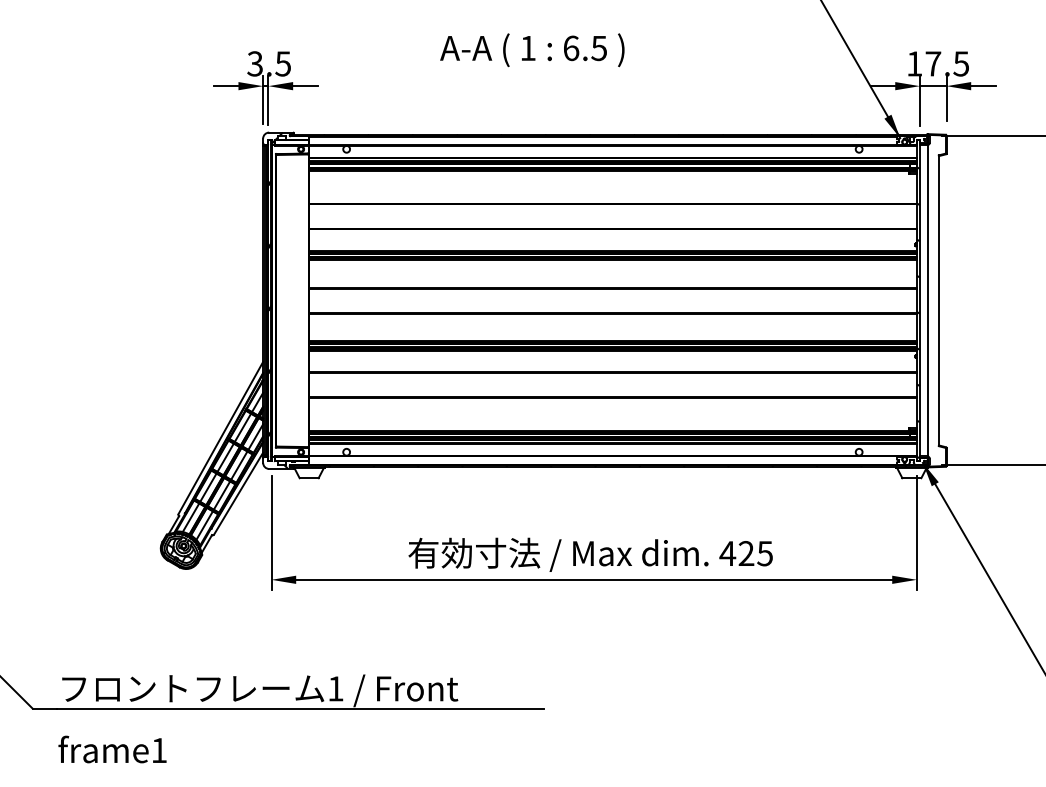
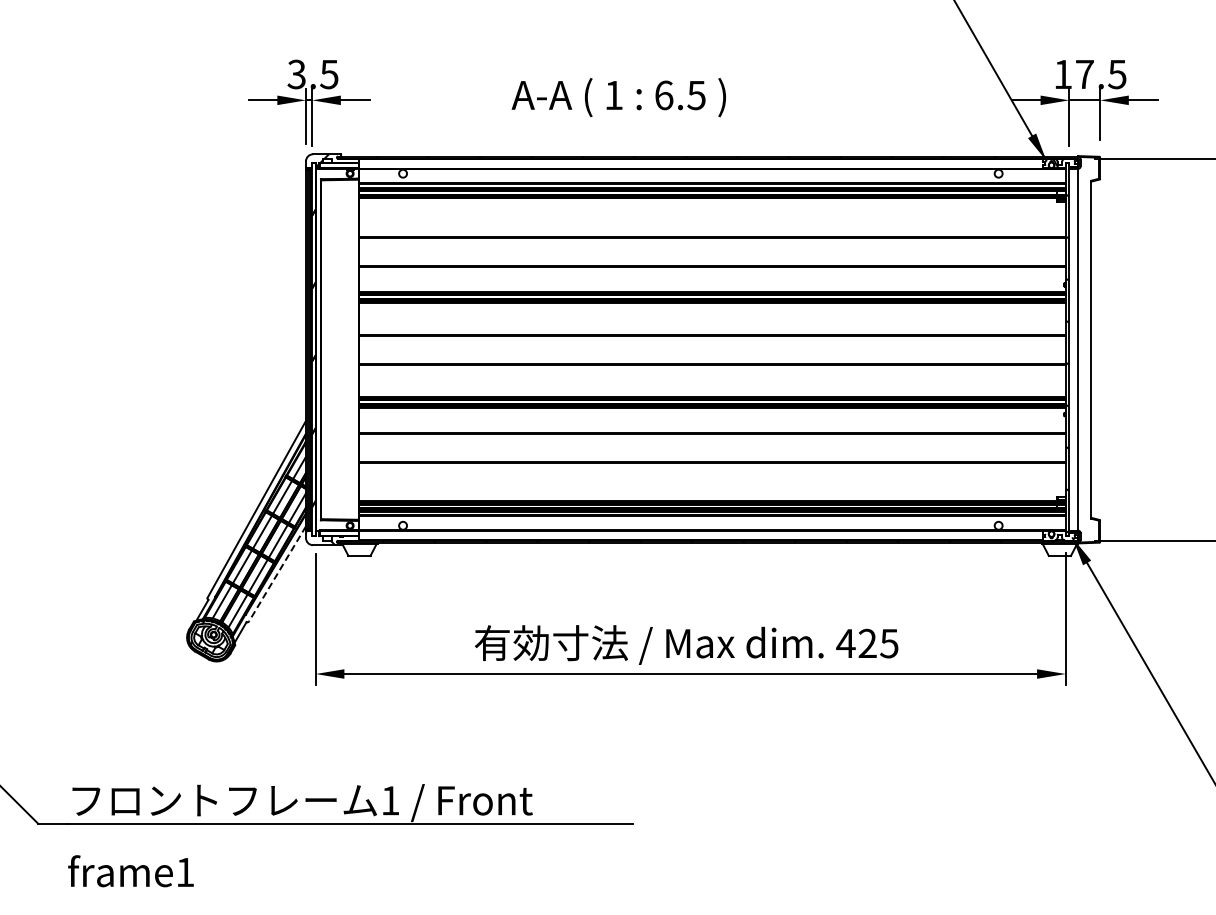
text: (532, 50) -> (618, 97), moved
line: (238, 494) -> (277, 574), solid -> dashed

